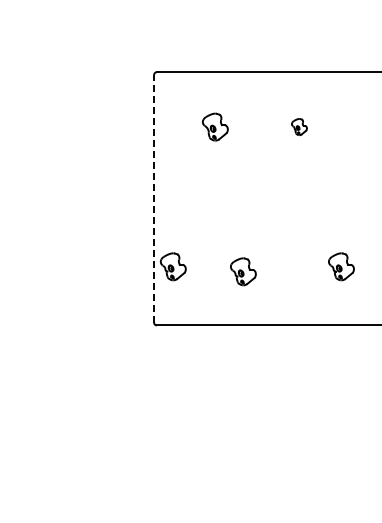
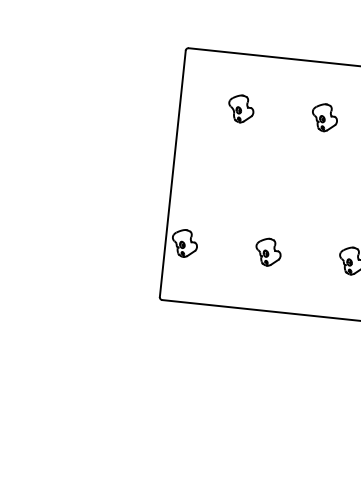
part: (299, 126) -> (324, 117), size x1.67
line: (154, 198) -> (173, 173), dashed -> solid
part: (243, 271) -> (268, 251), moved

